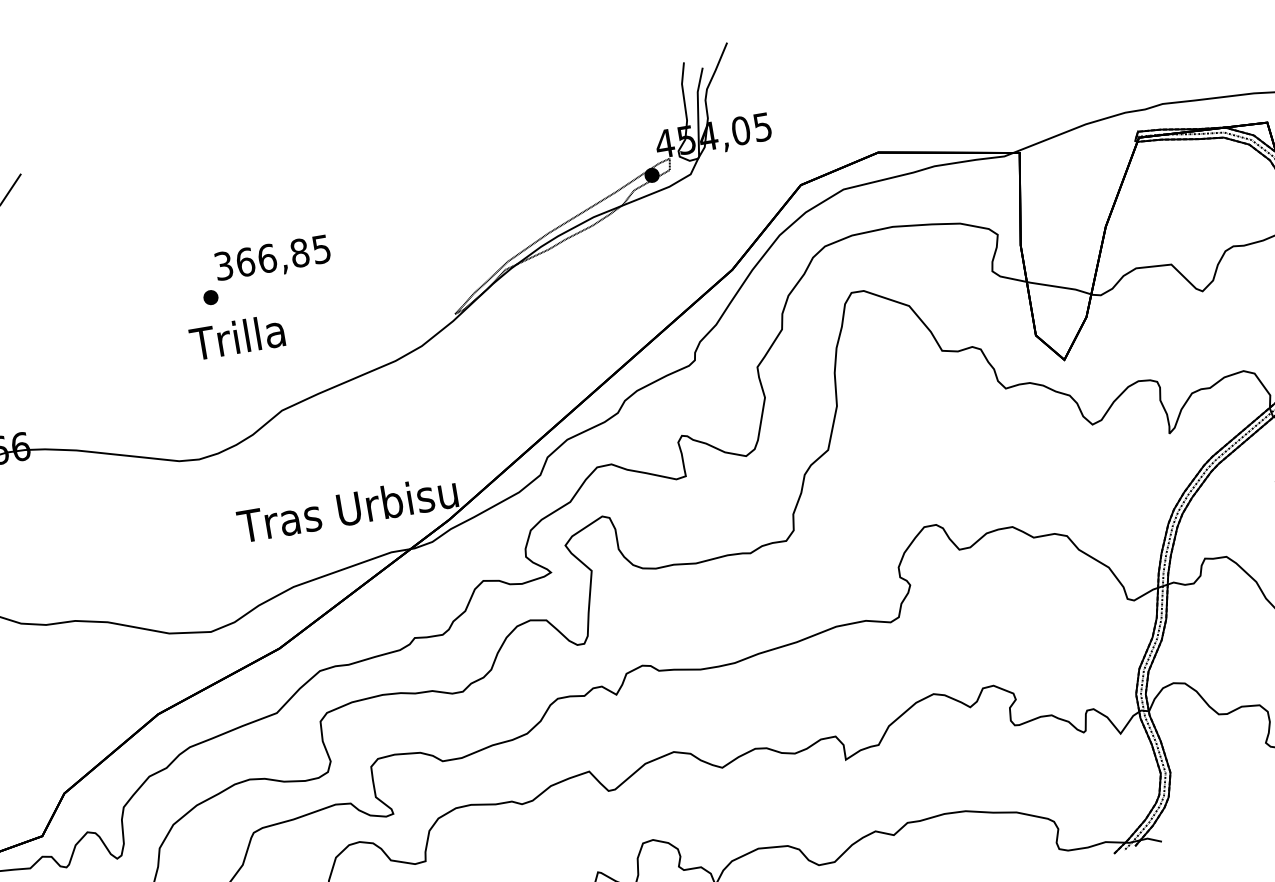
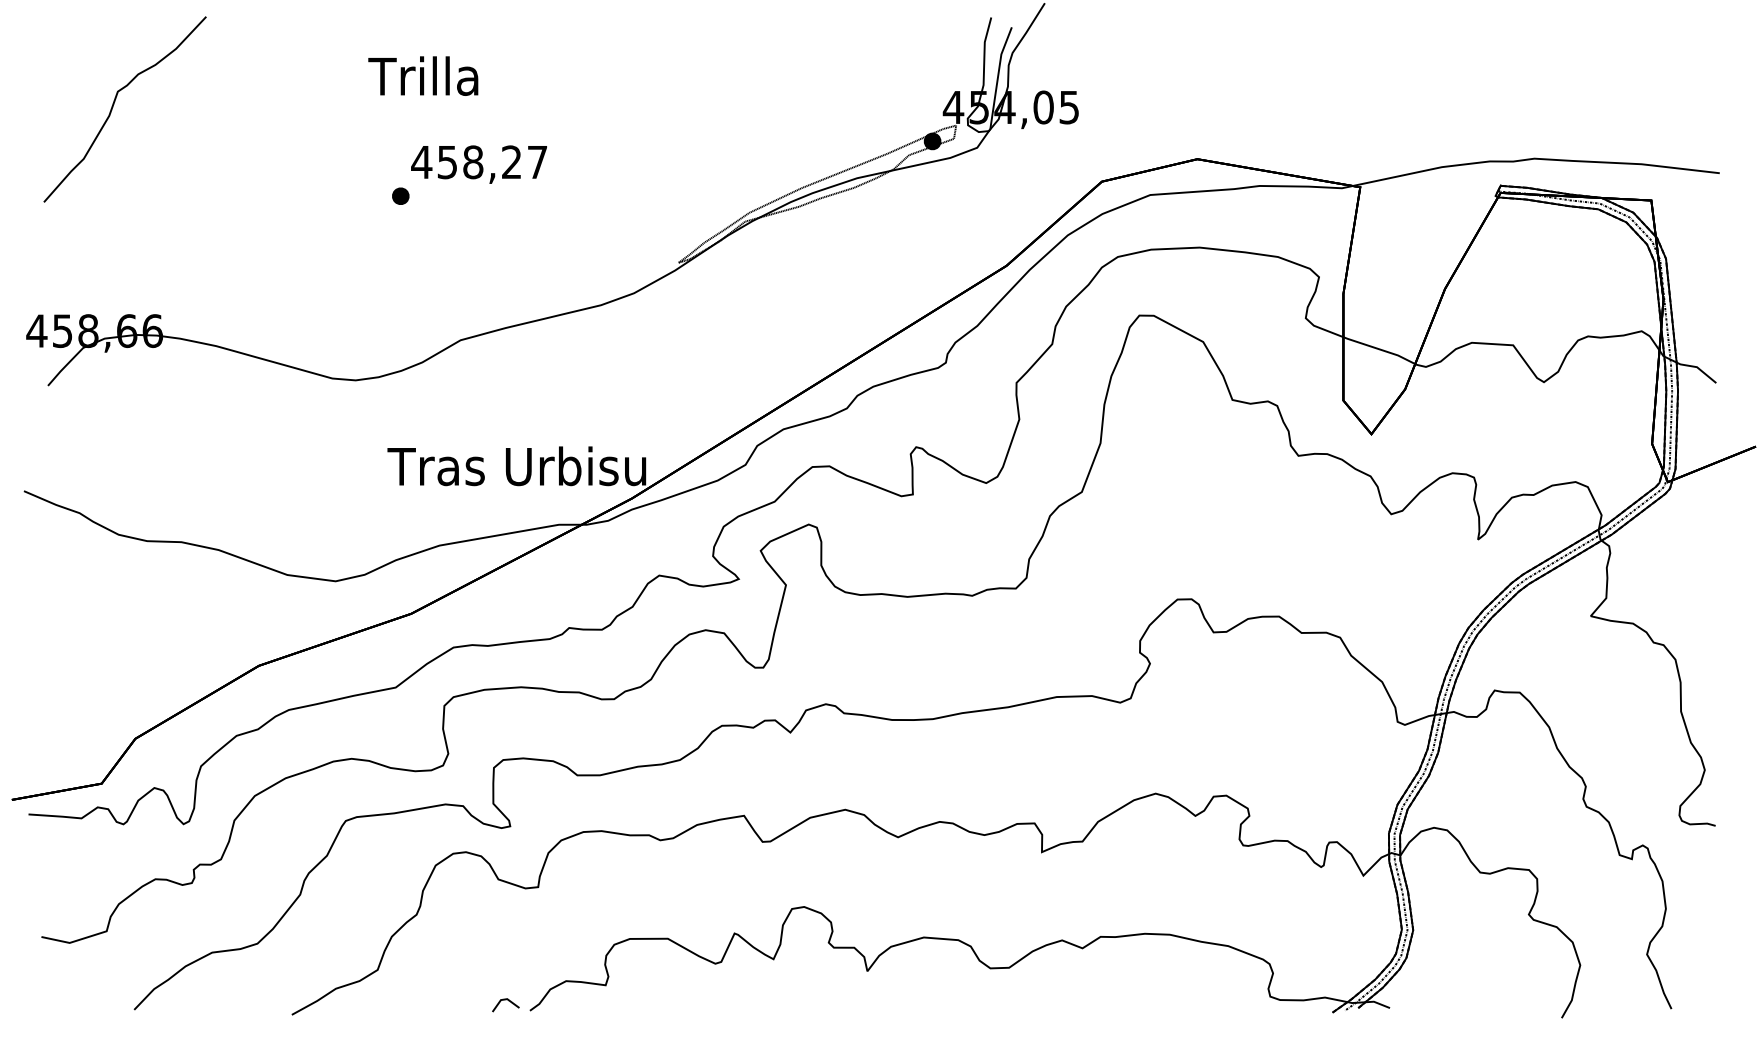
text: (271, 257) -> (478, 162), 366,85 -> 458,27
text: (237, 336) -> (423, 75), moved

